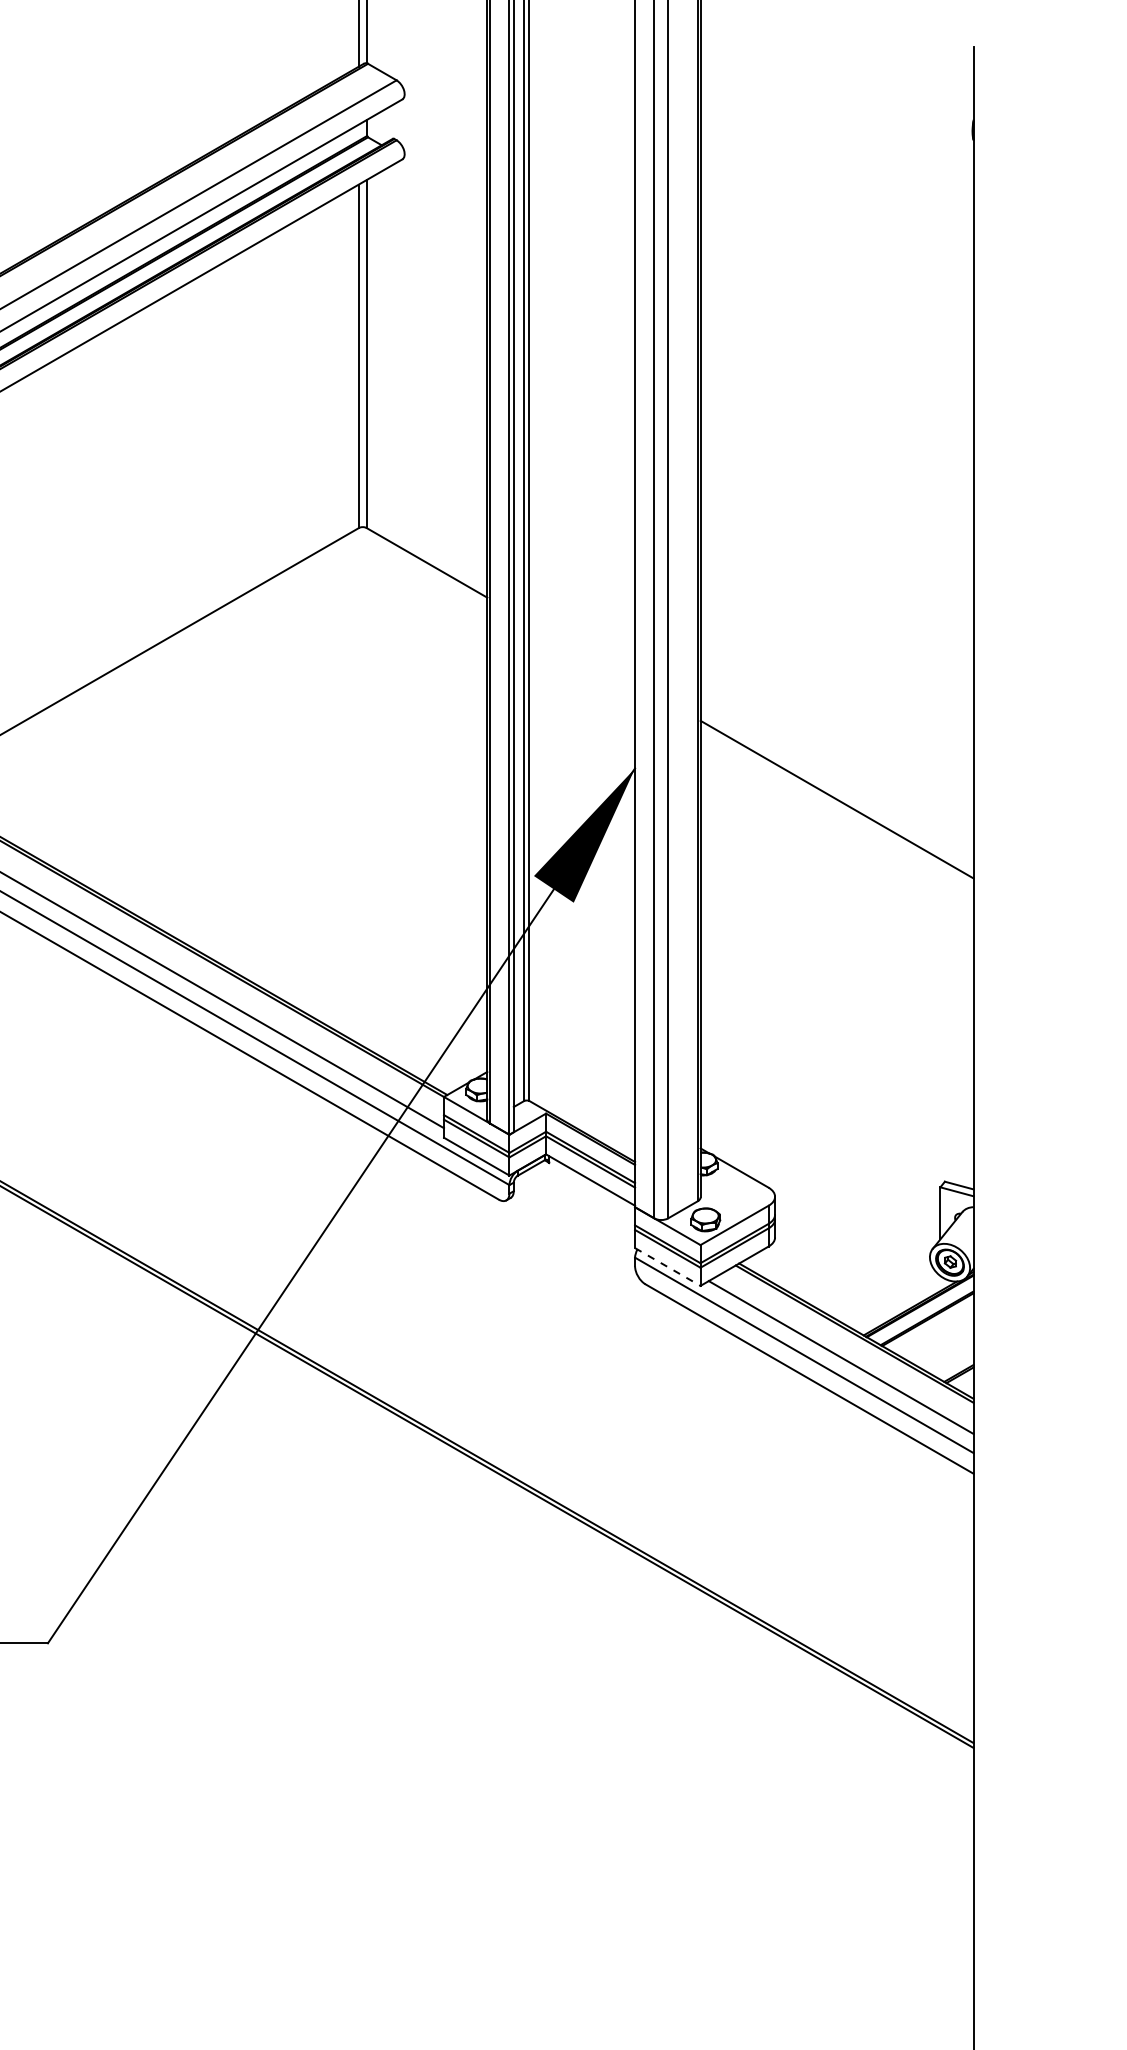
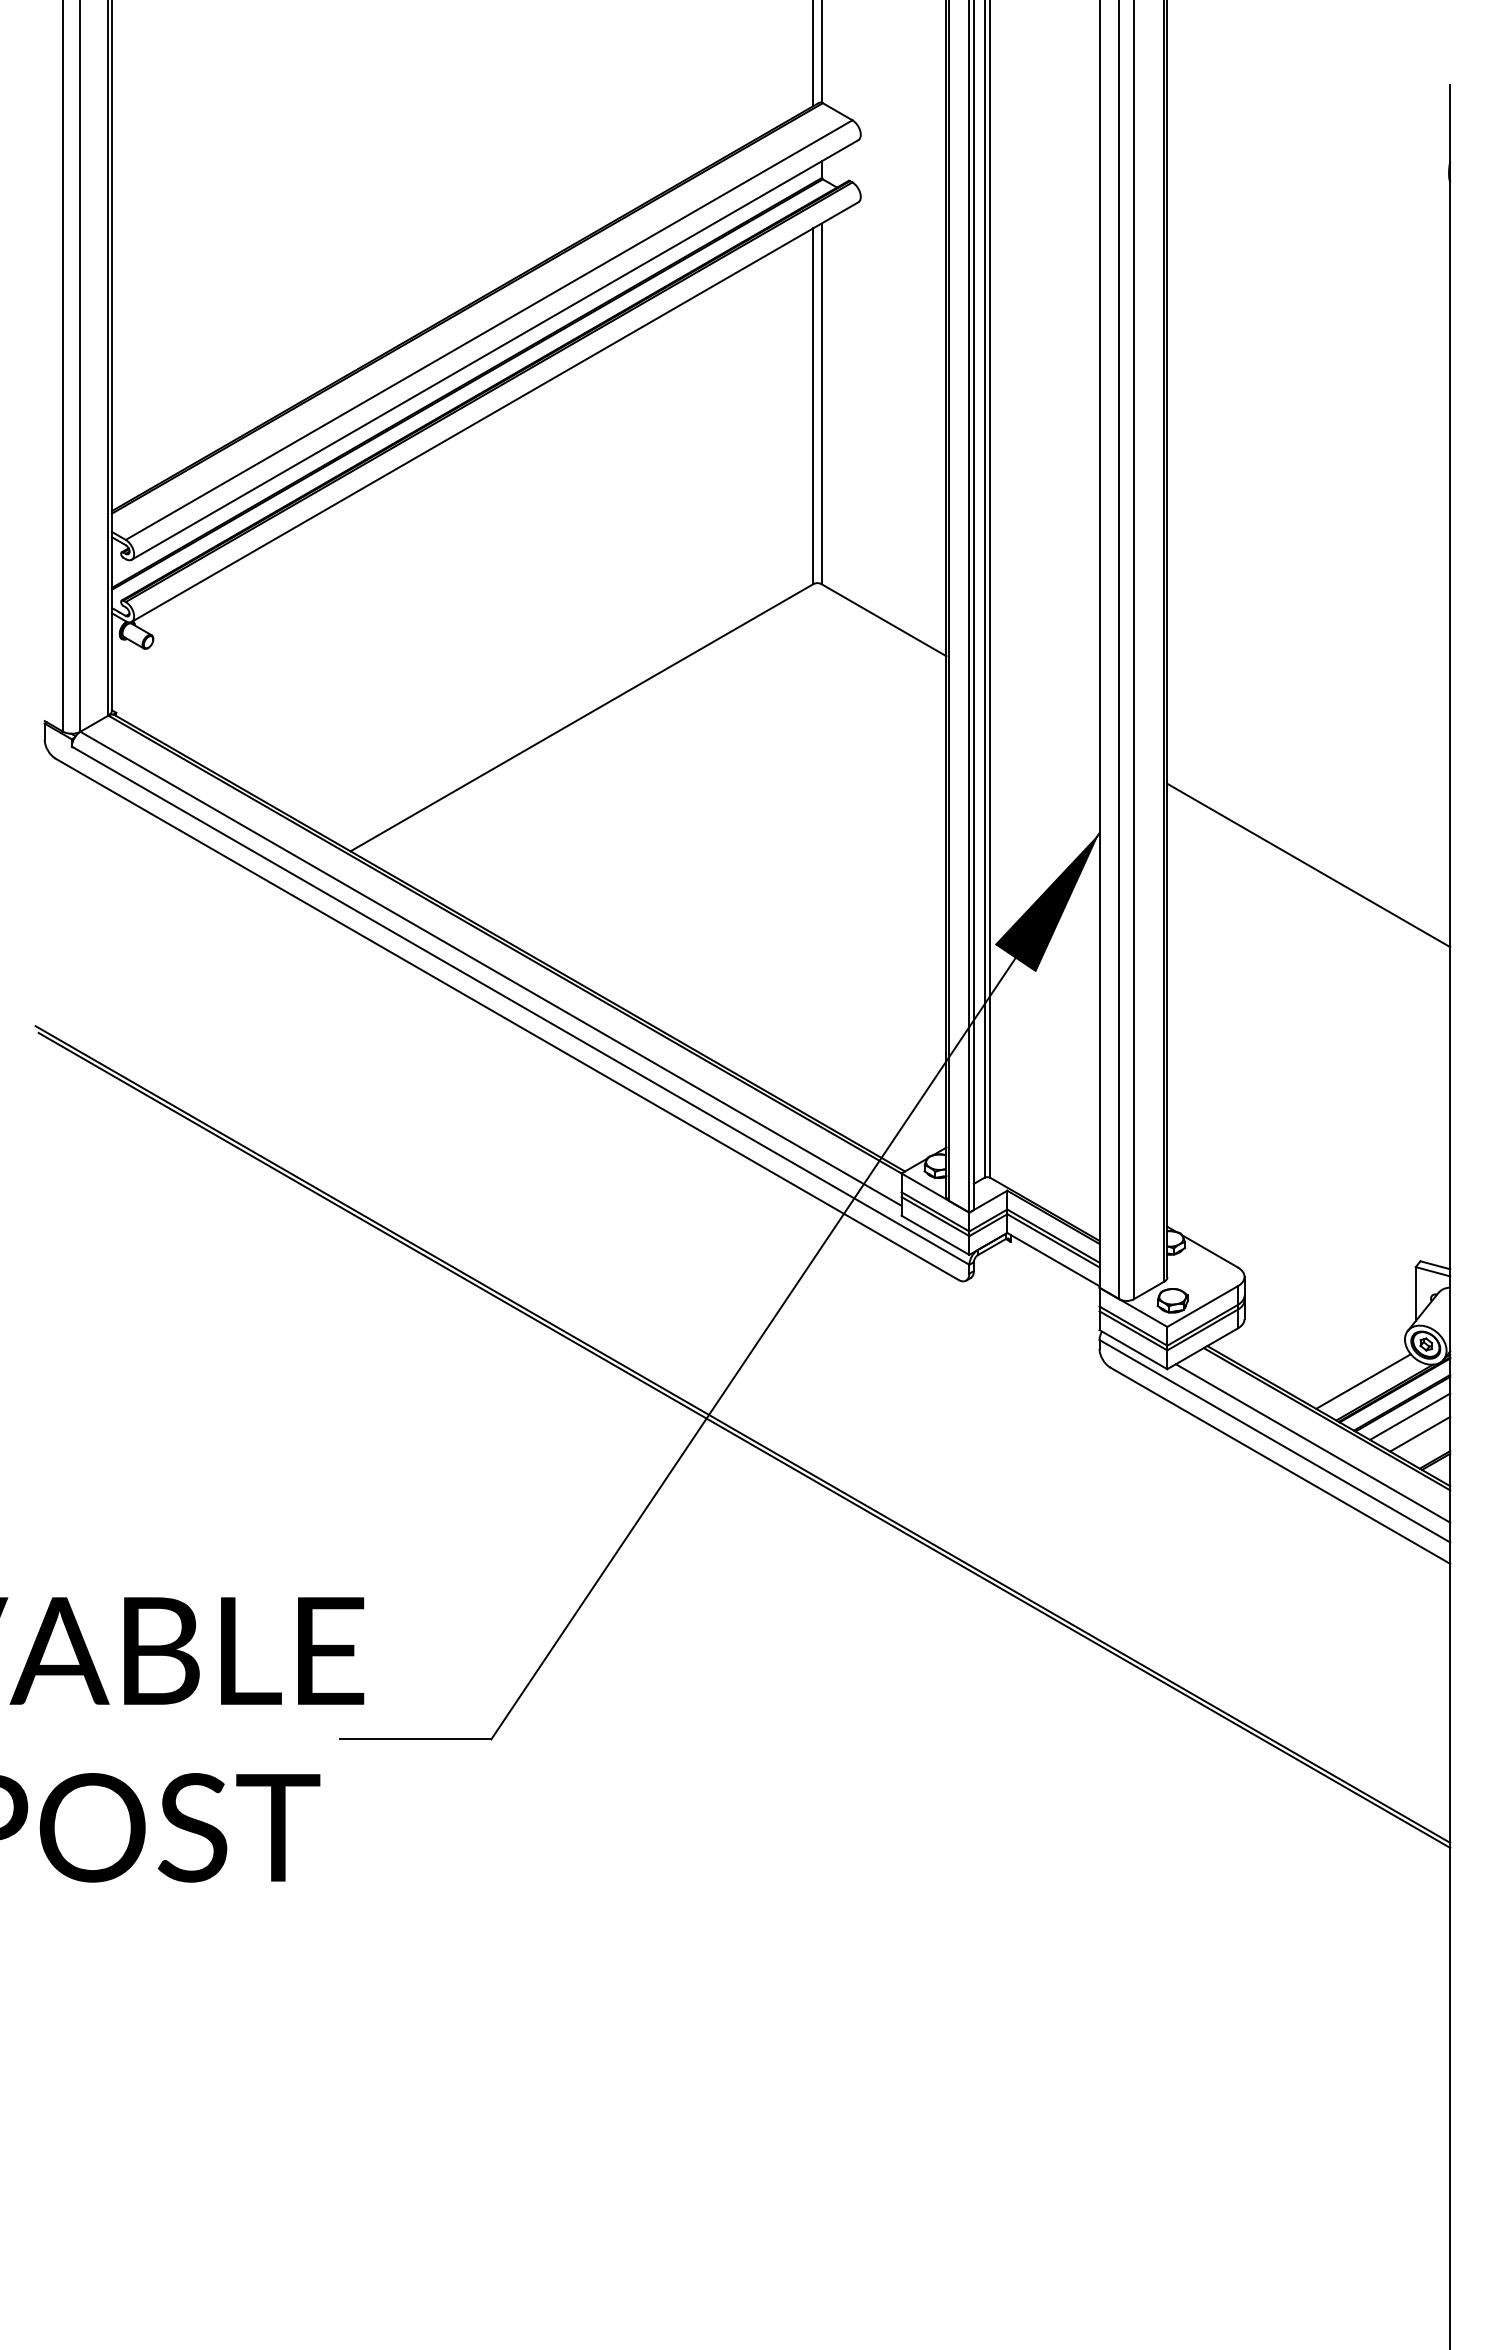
line: (667, 1266) -> (1133, 1349), dashed -> solid
line: (889, 1297) -> (1363, 1381), added
line: (935, 1331) -> (1410, 1416), added
line: (944, 1347) -> (1420, 1433), added

